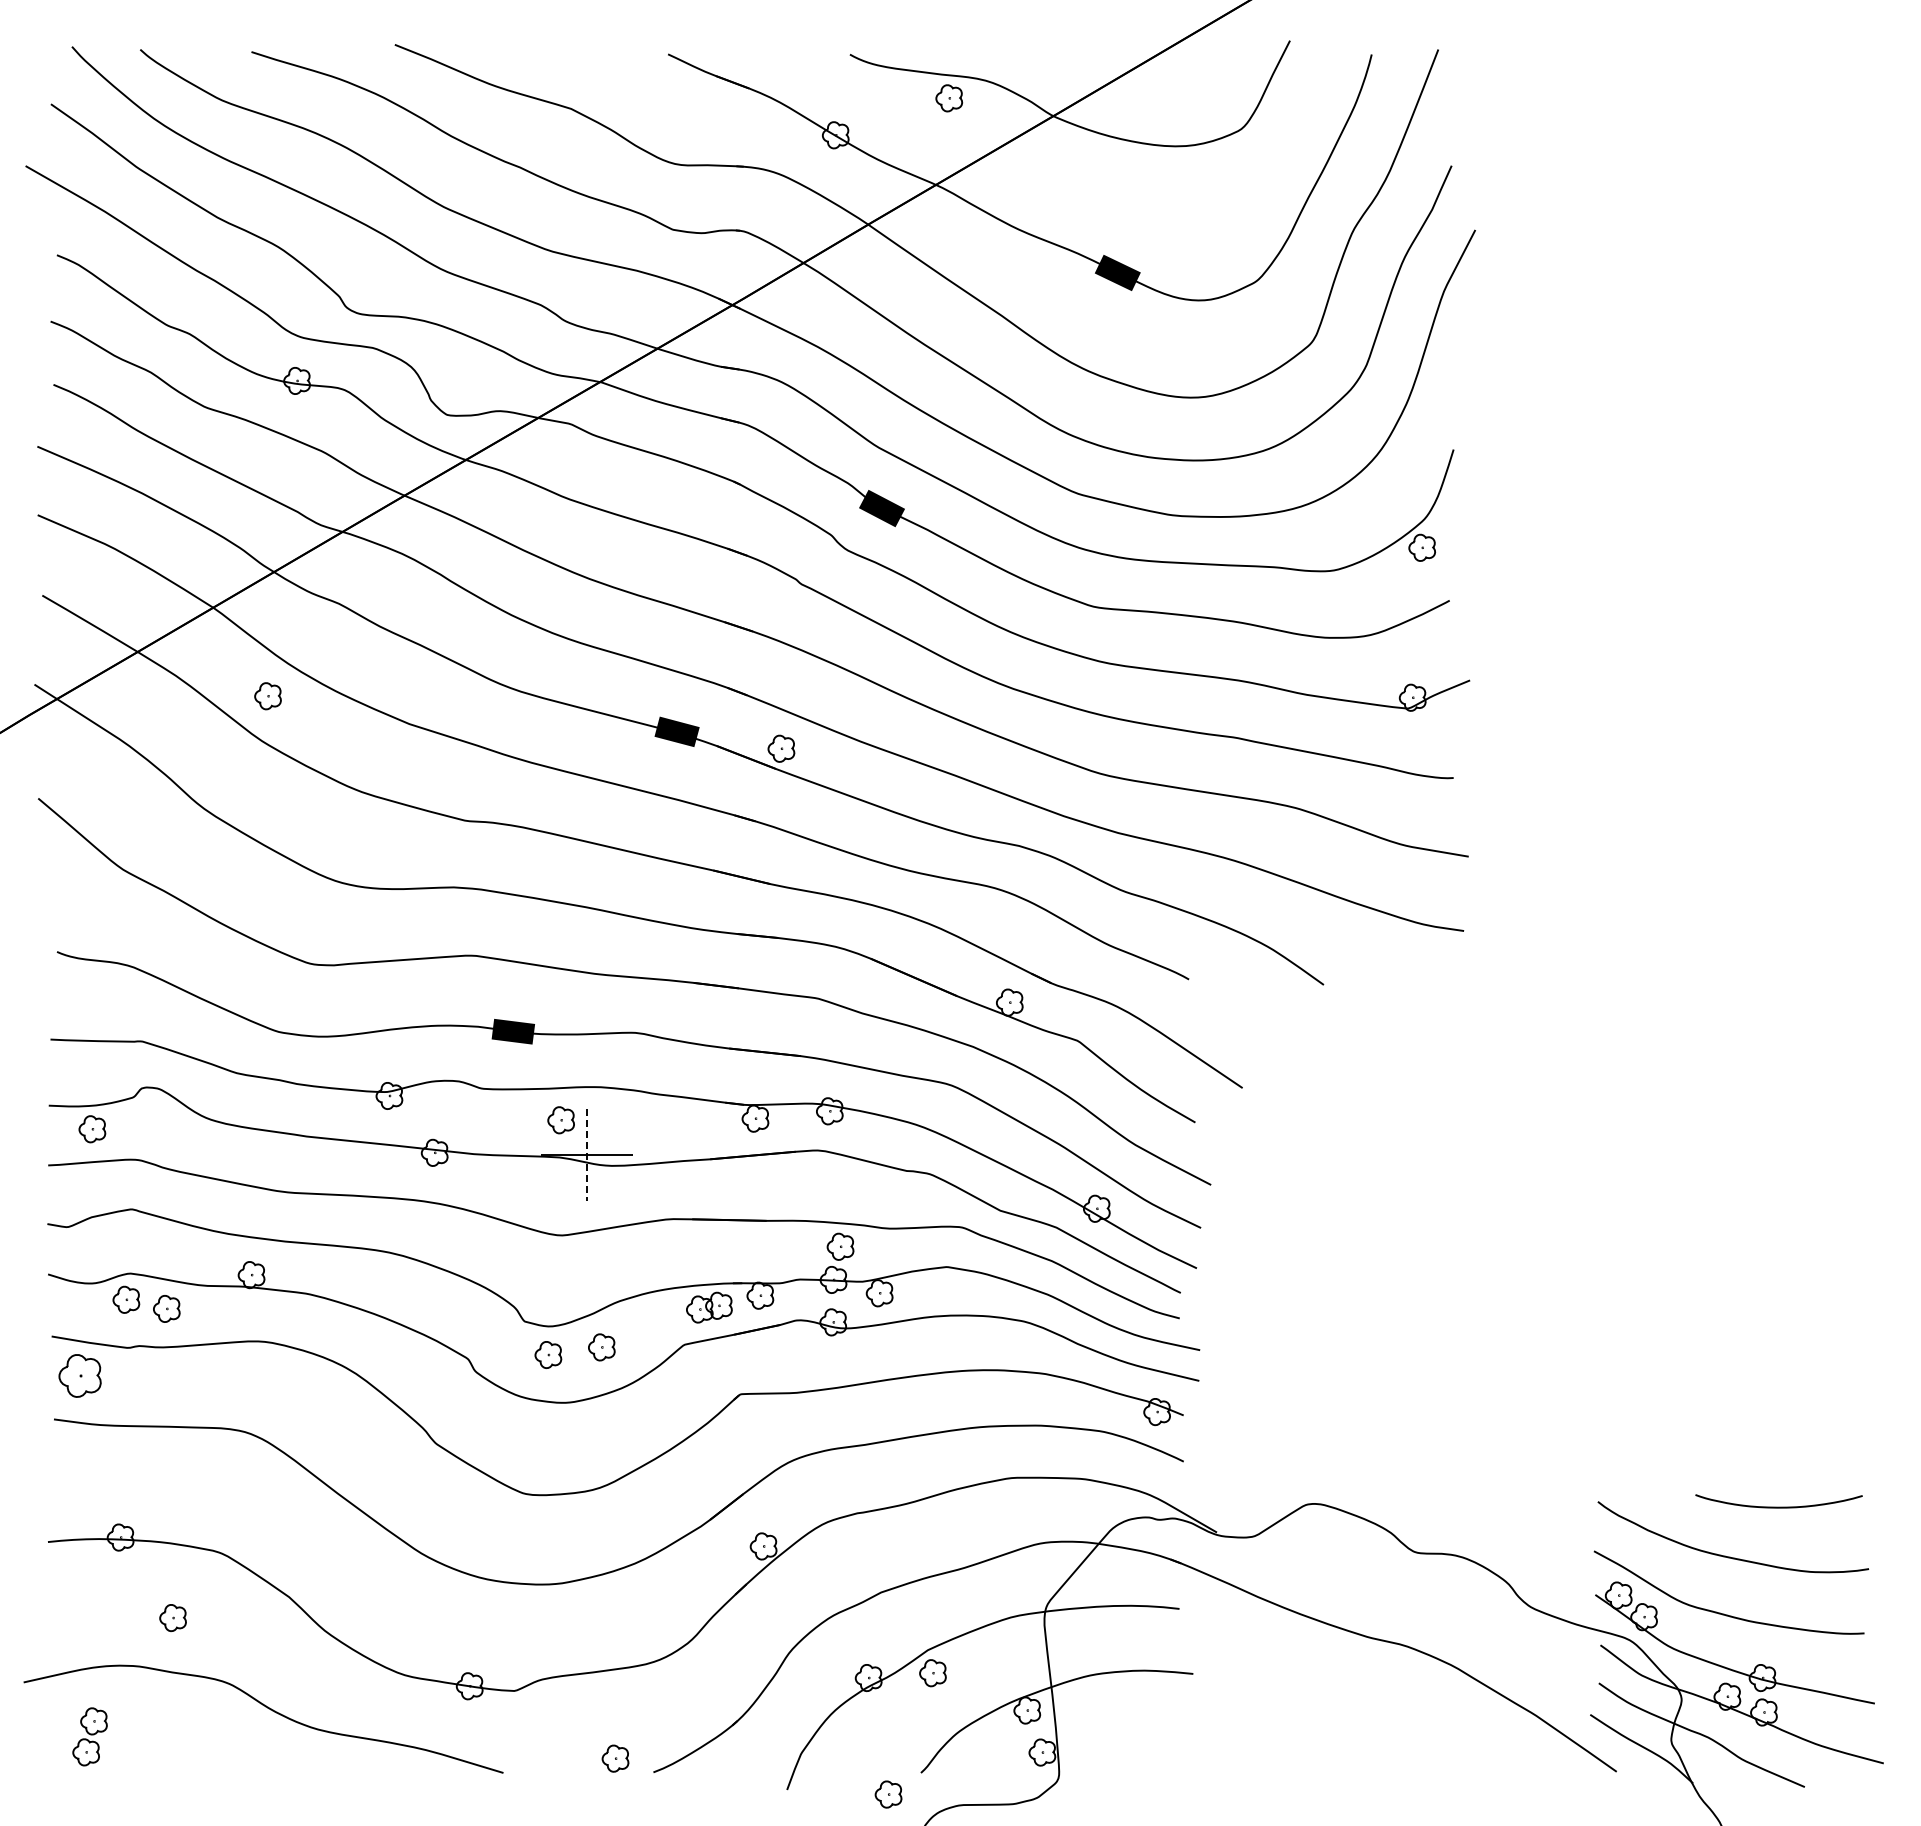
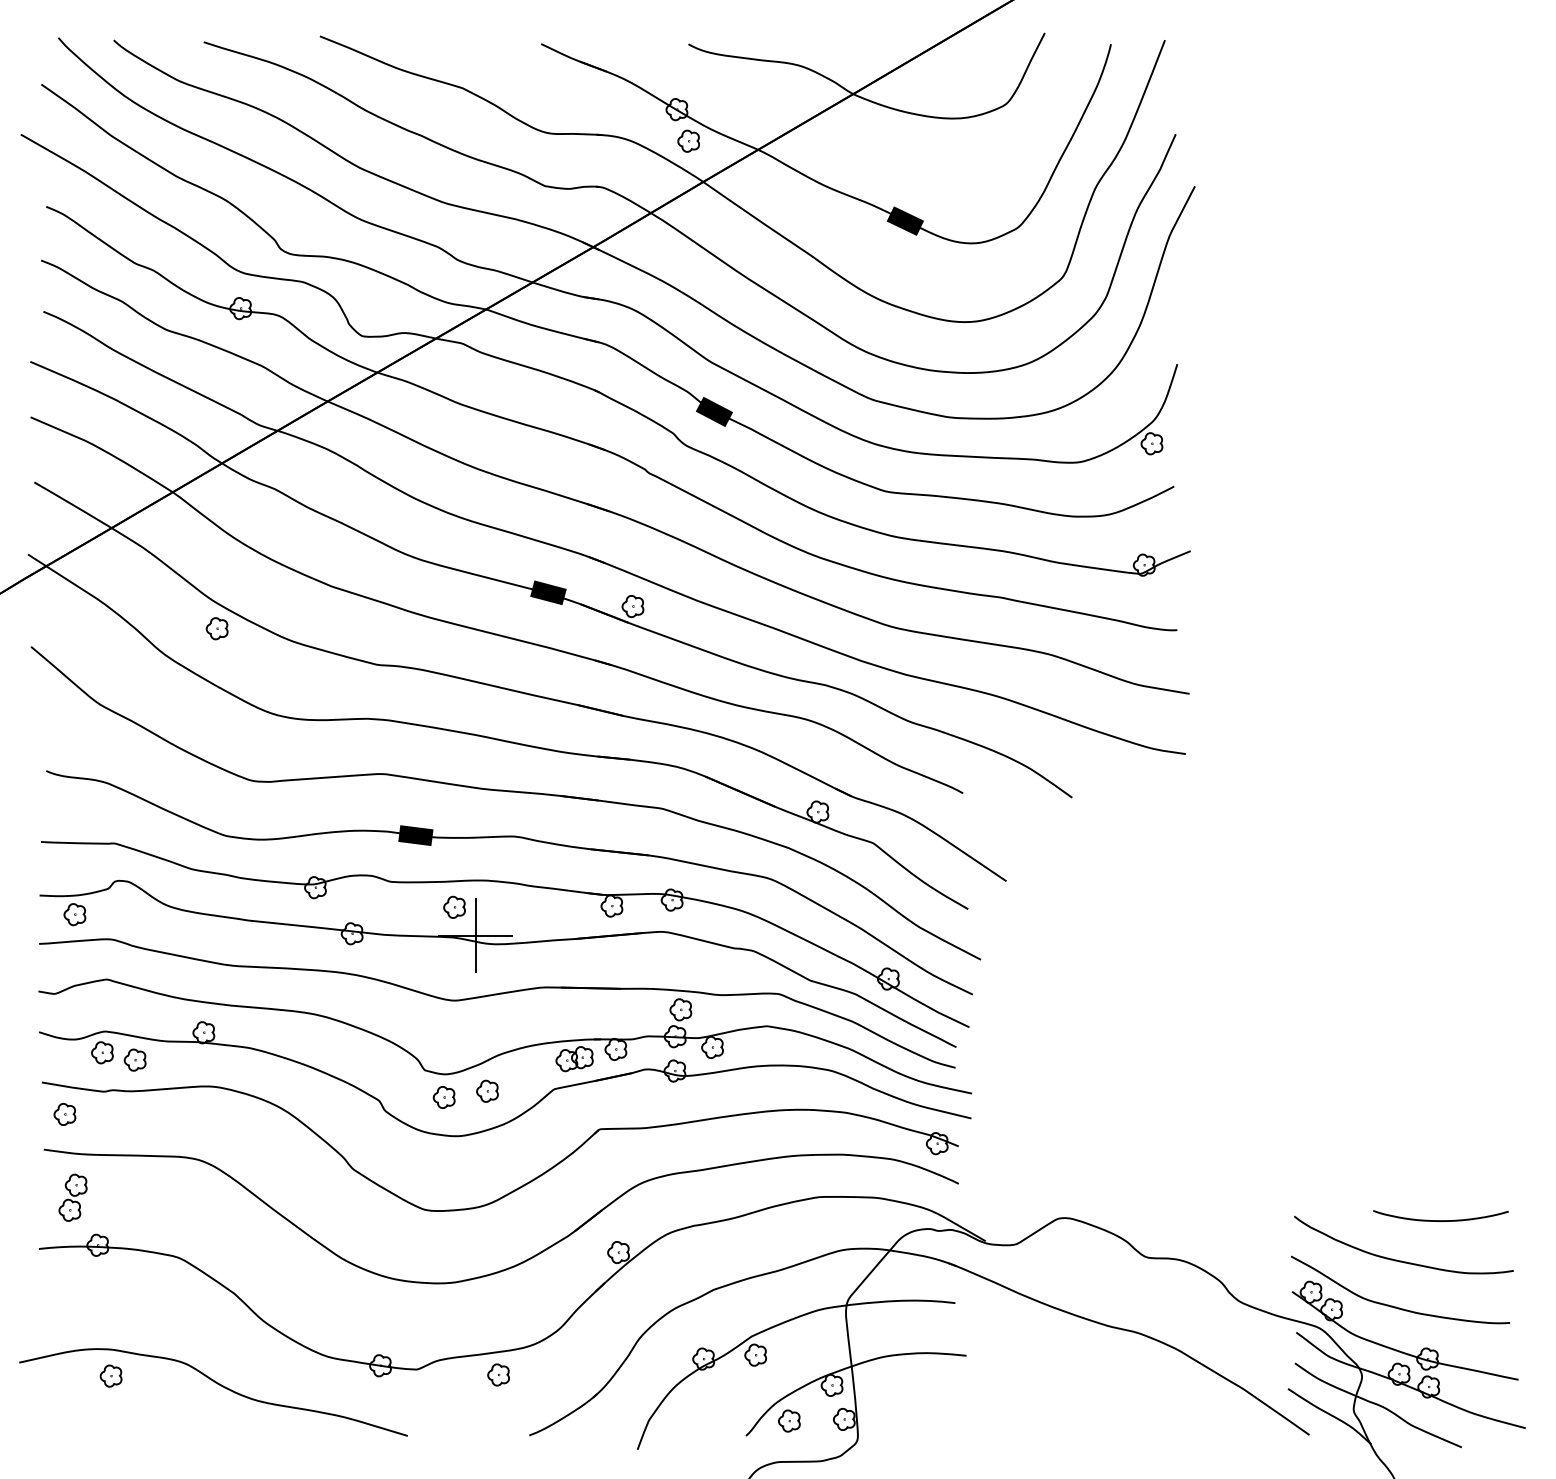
part: (949, 98) -> (688, 141), moved
part: (267, 696) -> (216, 628), moved
line: (587, 1155) -> (475, 935), dashed -> solid
part: (79, 1375) -> (64, 1114), size x0.62
part: (172, 1617) -> (110, 1375), moved
part: (89, 1736) -> (72, 1197), moved
part: (615, 1758) -> (498, 1374), moved
part: (888, 1794) -> (789, 1421), moved

